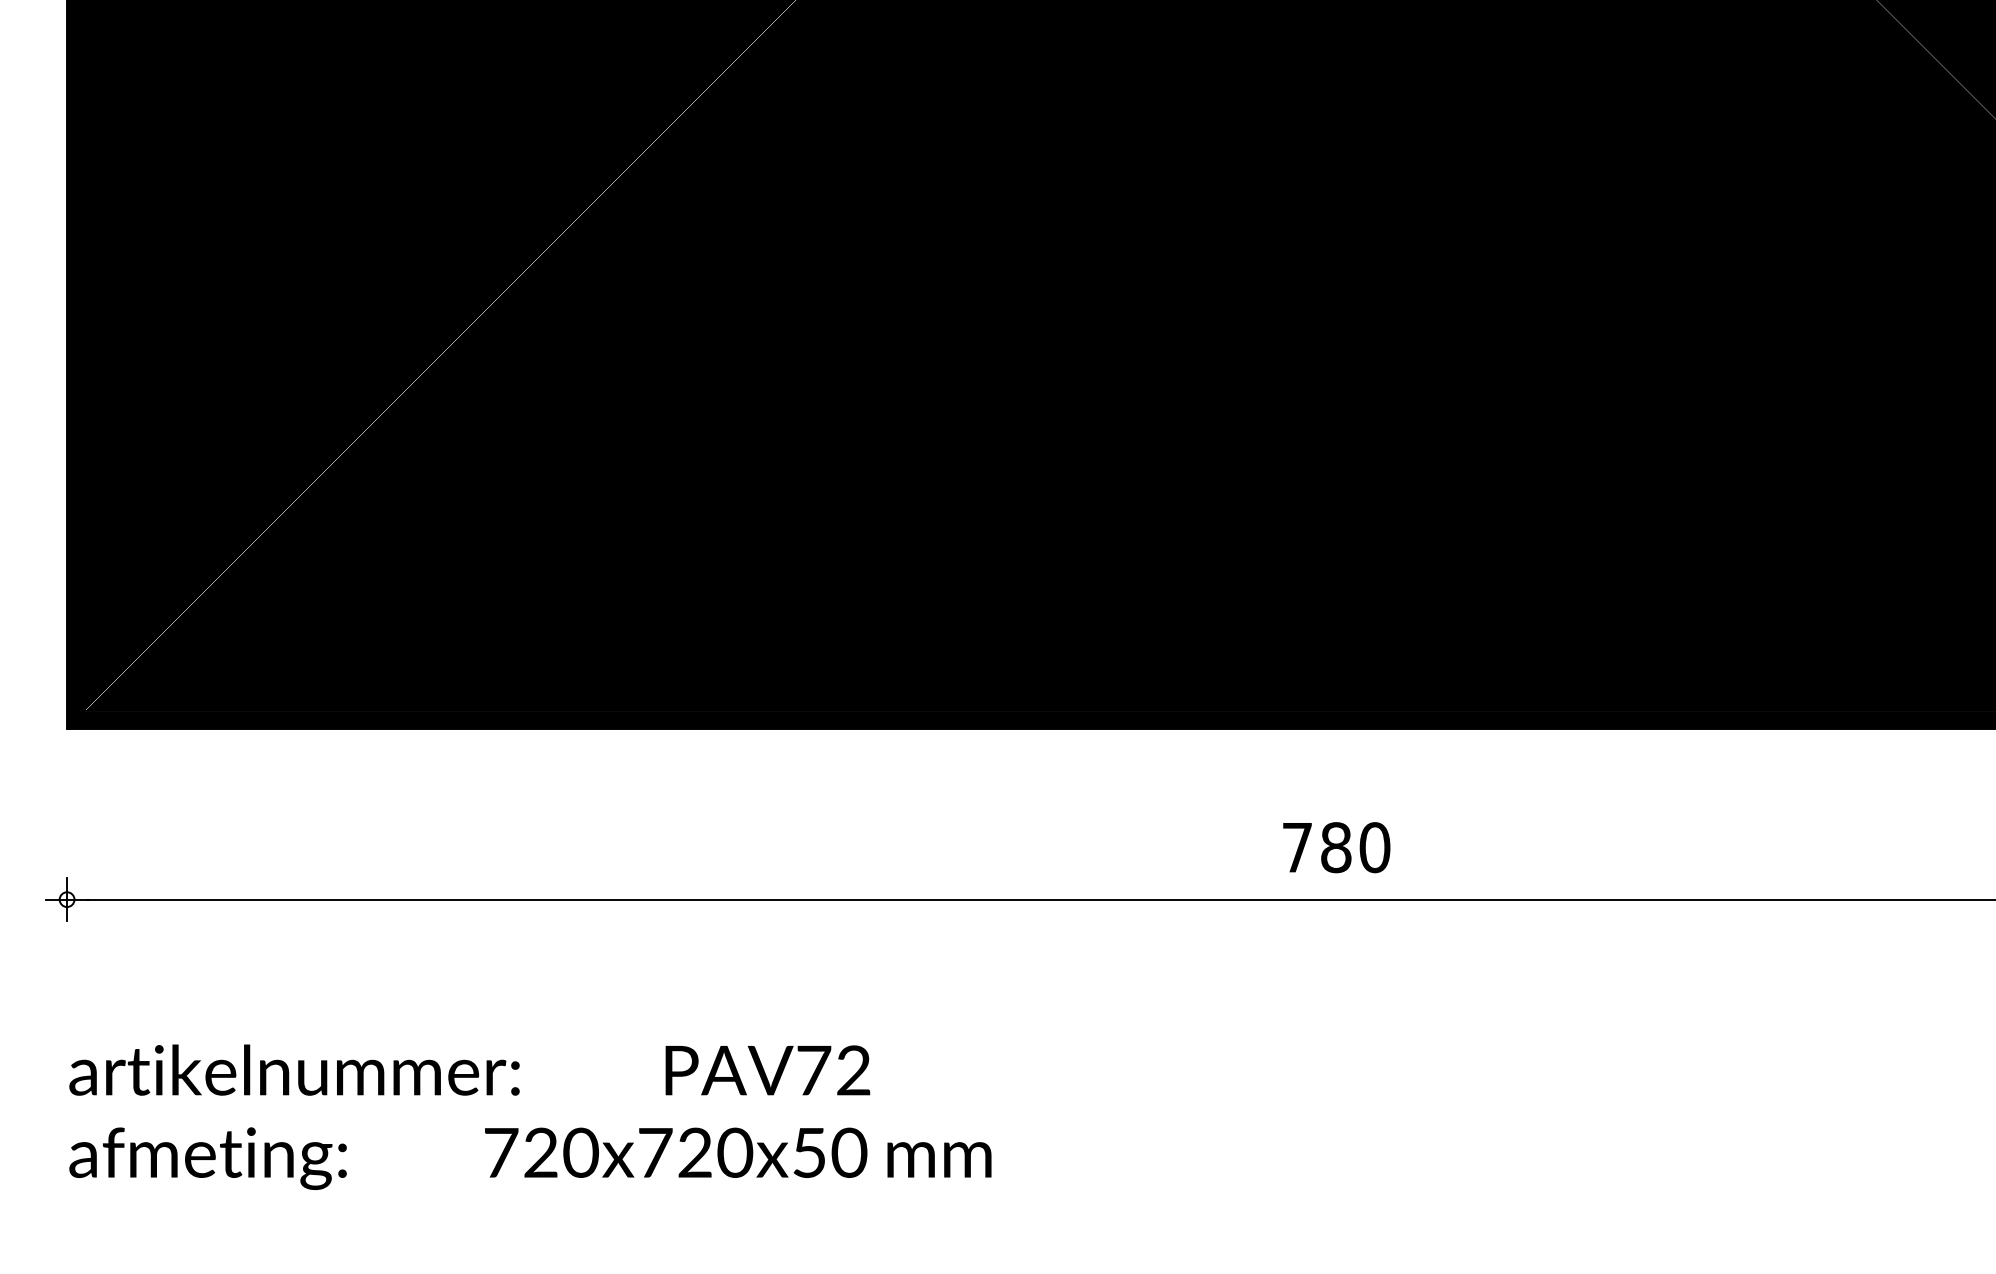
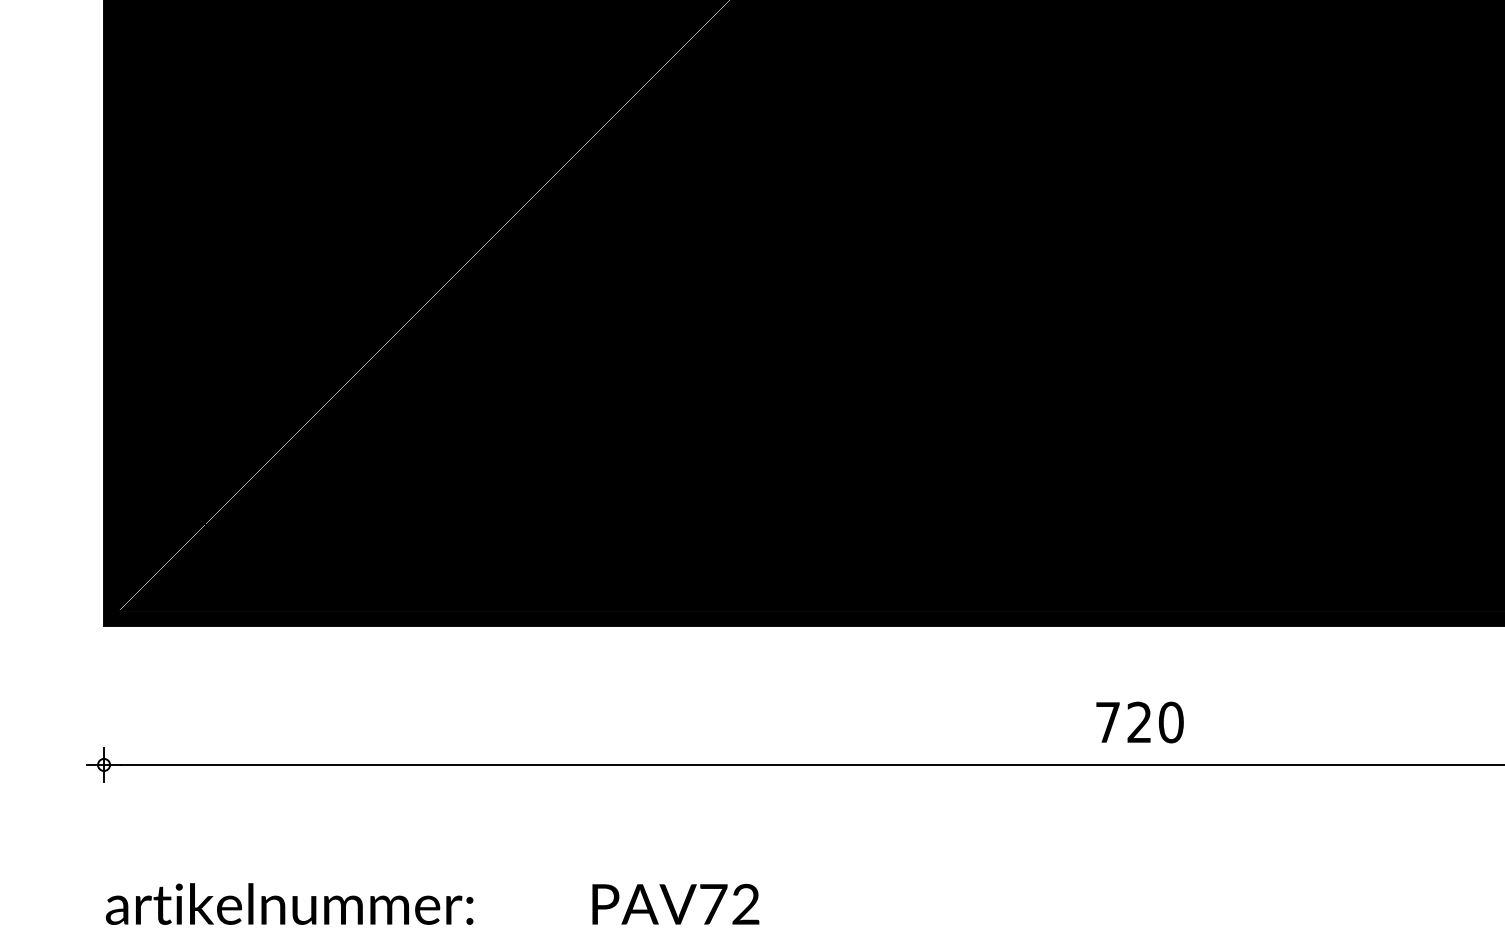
text: (1336, 847) -> (1139, 722), 780 -> 720

